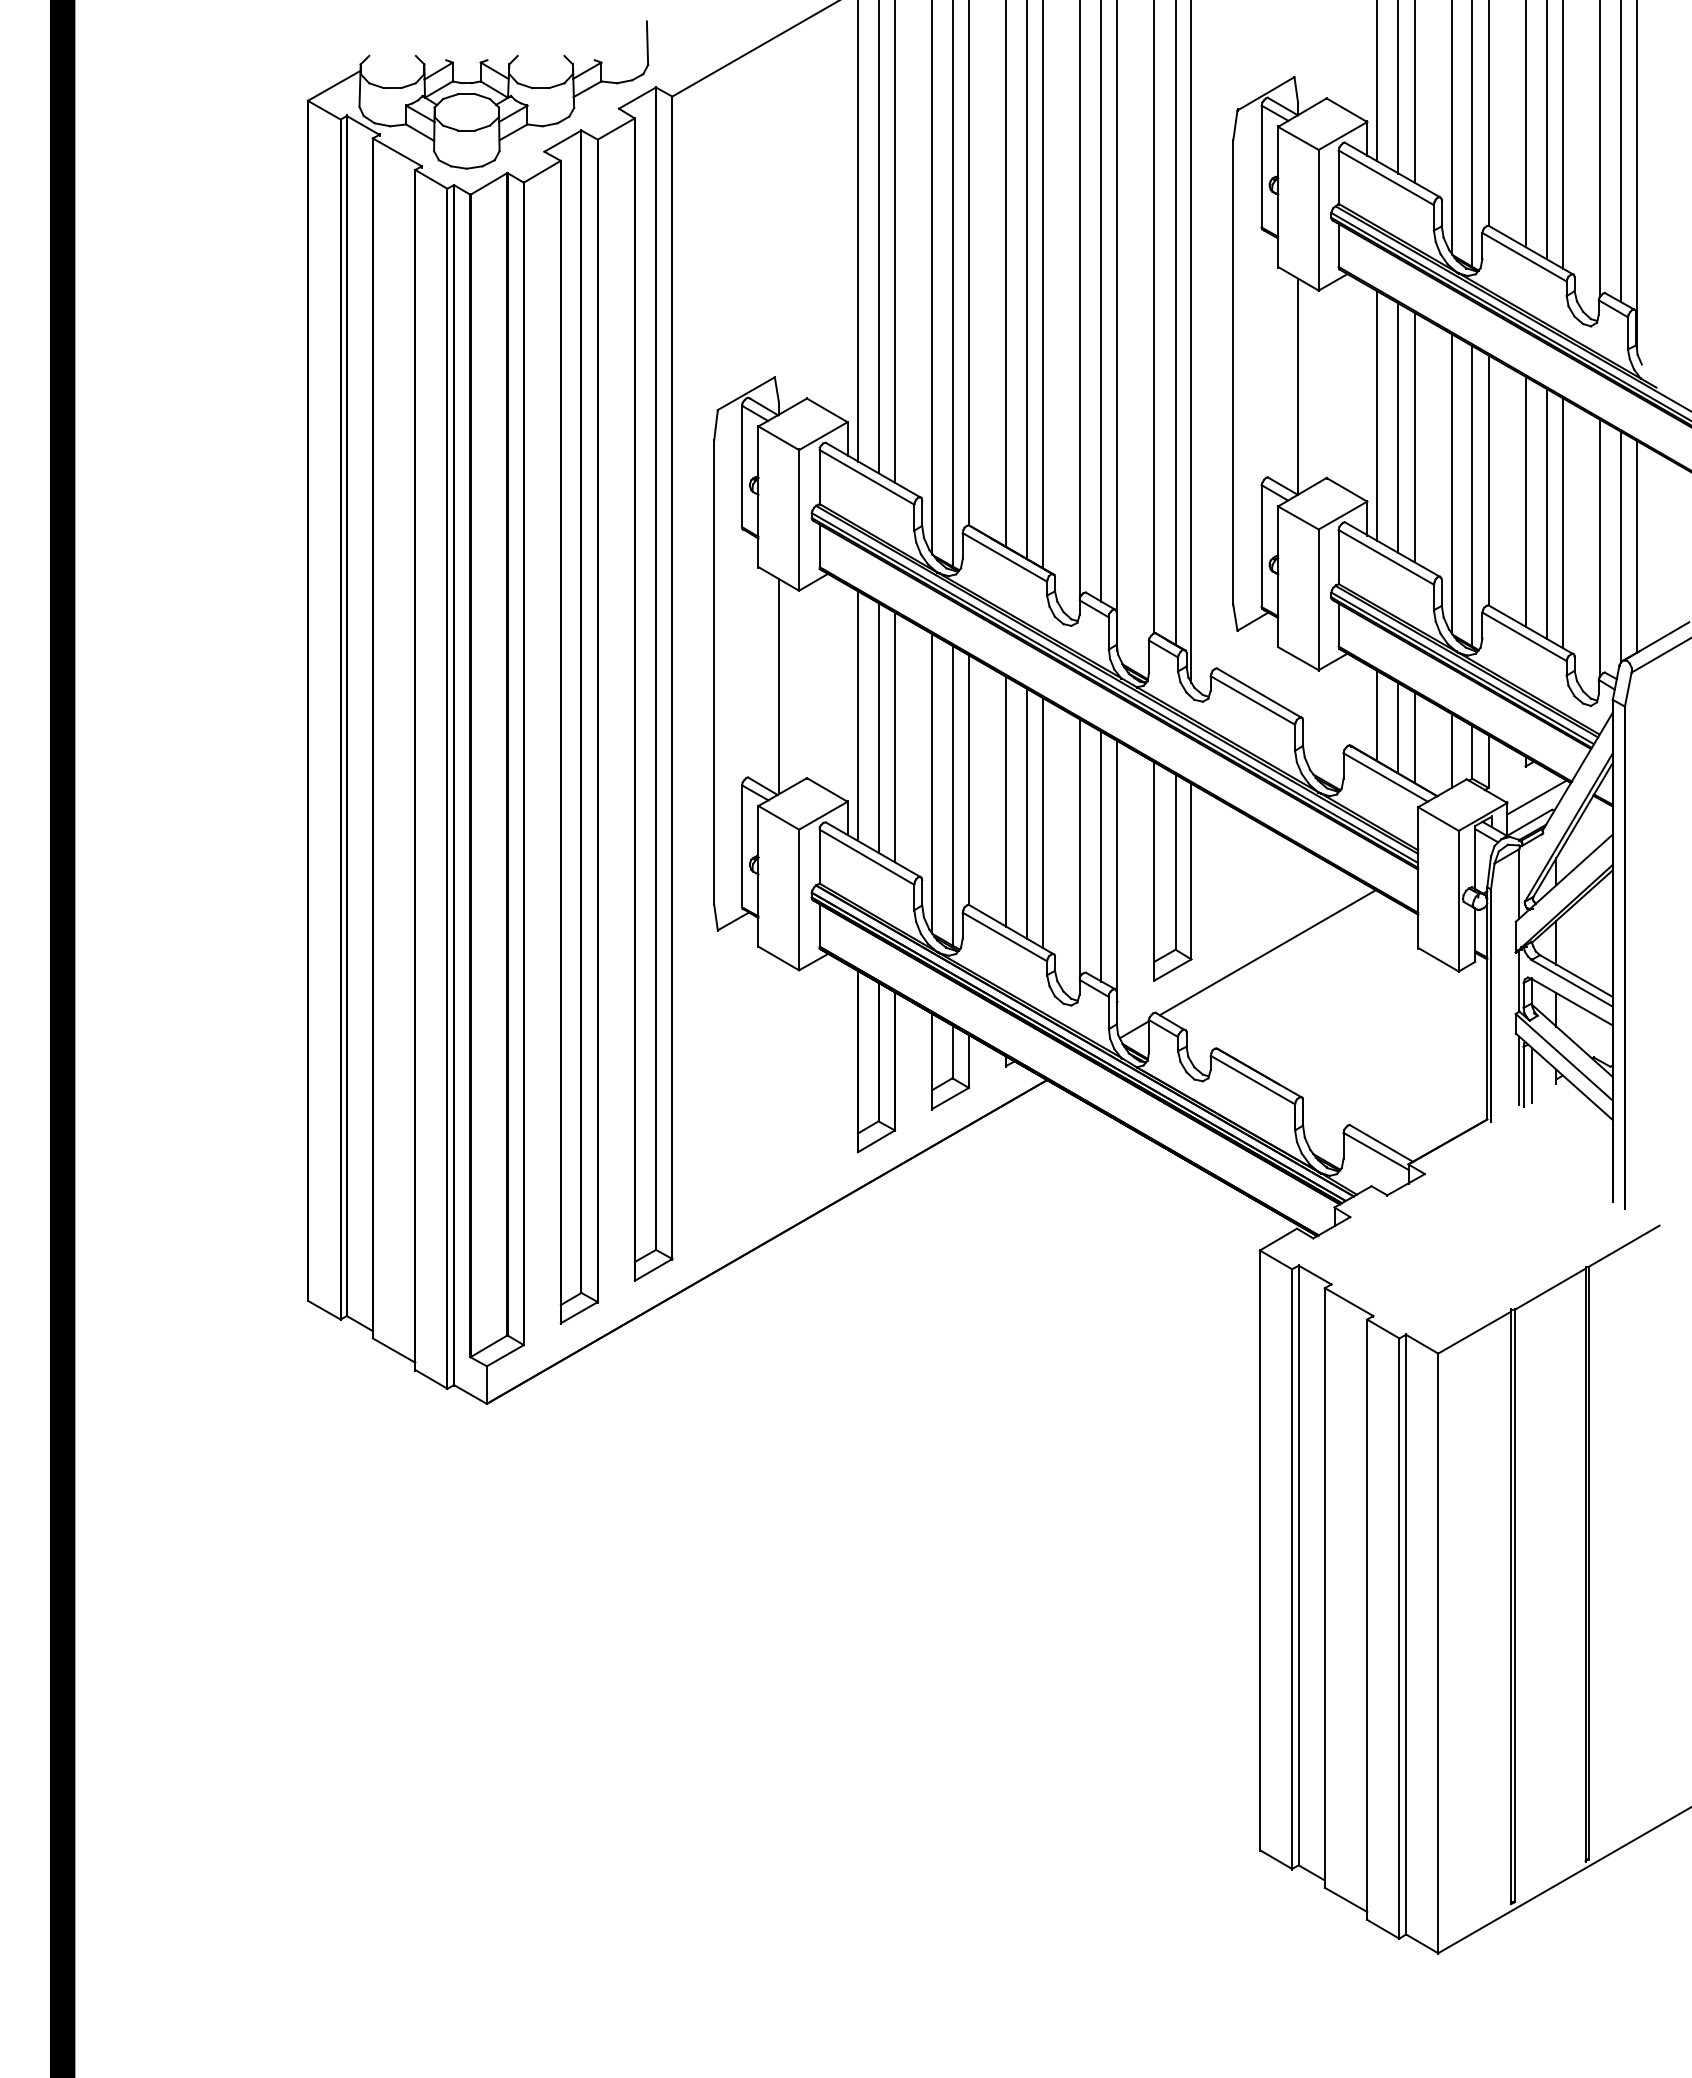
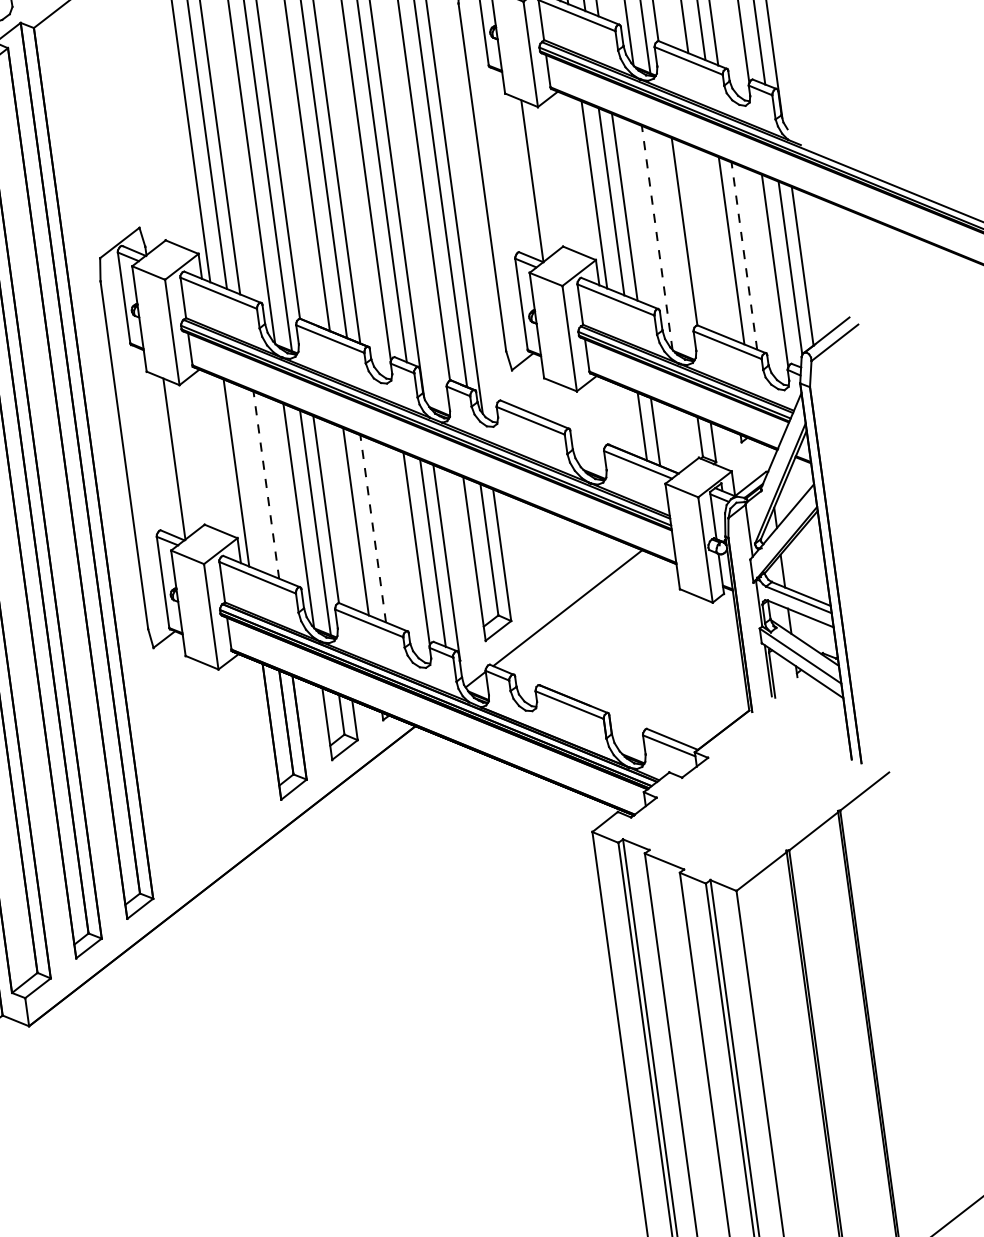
line: (1451, 483) -> (657, 237), solid -> dashed
line: (1472, 495) -> (674, 244), removed
line: (1525, 501) -> (714, 243), removed
line: (1562, 522) -> (744, 255), solid -> dashed
line: (1376, 715) -> (624, 419), removed
line: (878, 728) -> (253, 480), removed
line: (894, 737) -> (266, 485), solid -> dashed
line: (1451, 750) -> (684, 437), removed
line: (1536, 797) -> (753, 464), removed
line: (1027, 813) -> (373, 528), solid -> dashed
line: (1043, 822) -> (386, 533), removed
line: (1531, 1075) -> (777, 673), removed

